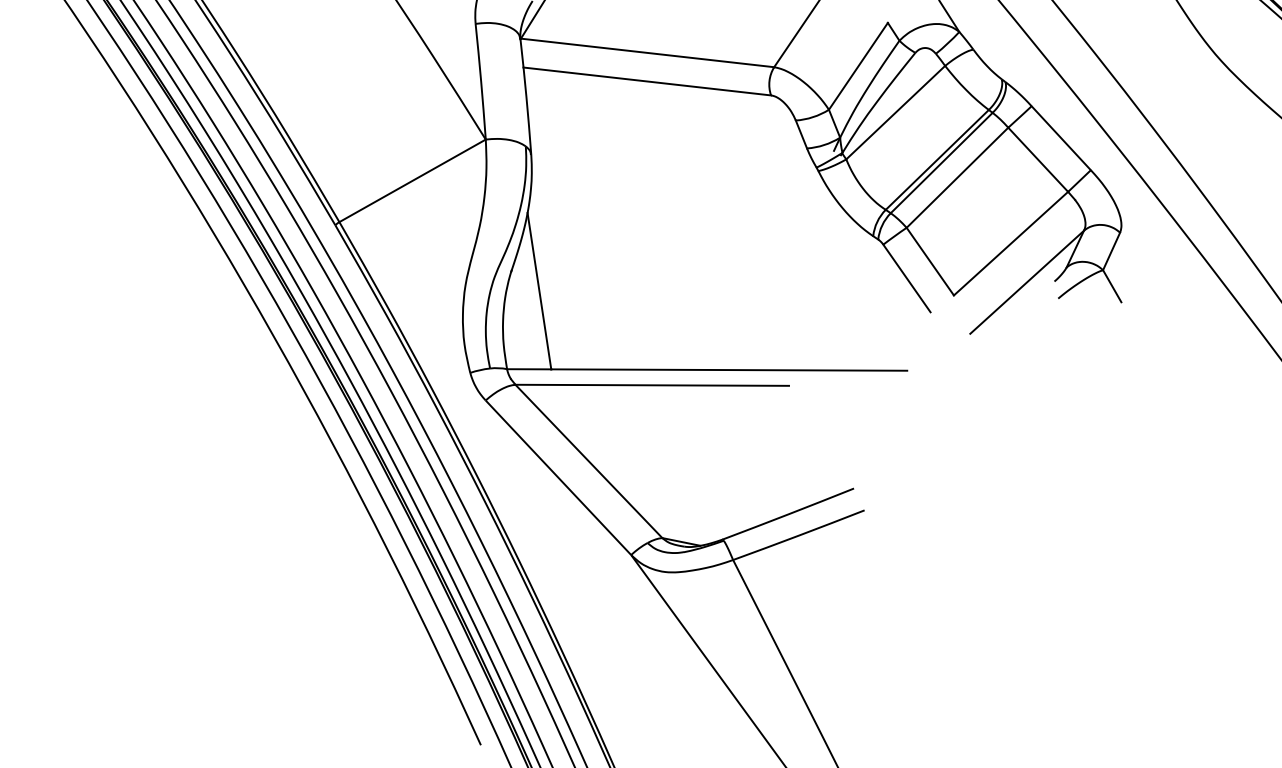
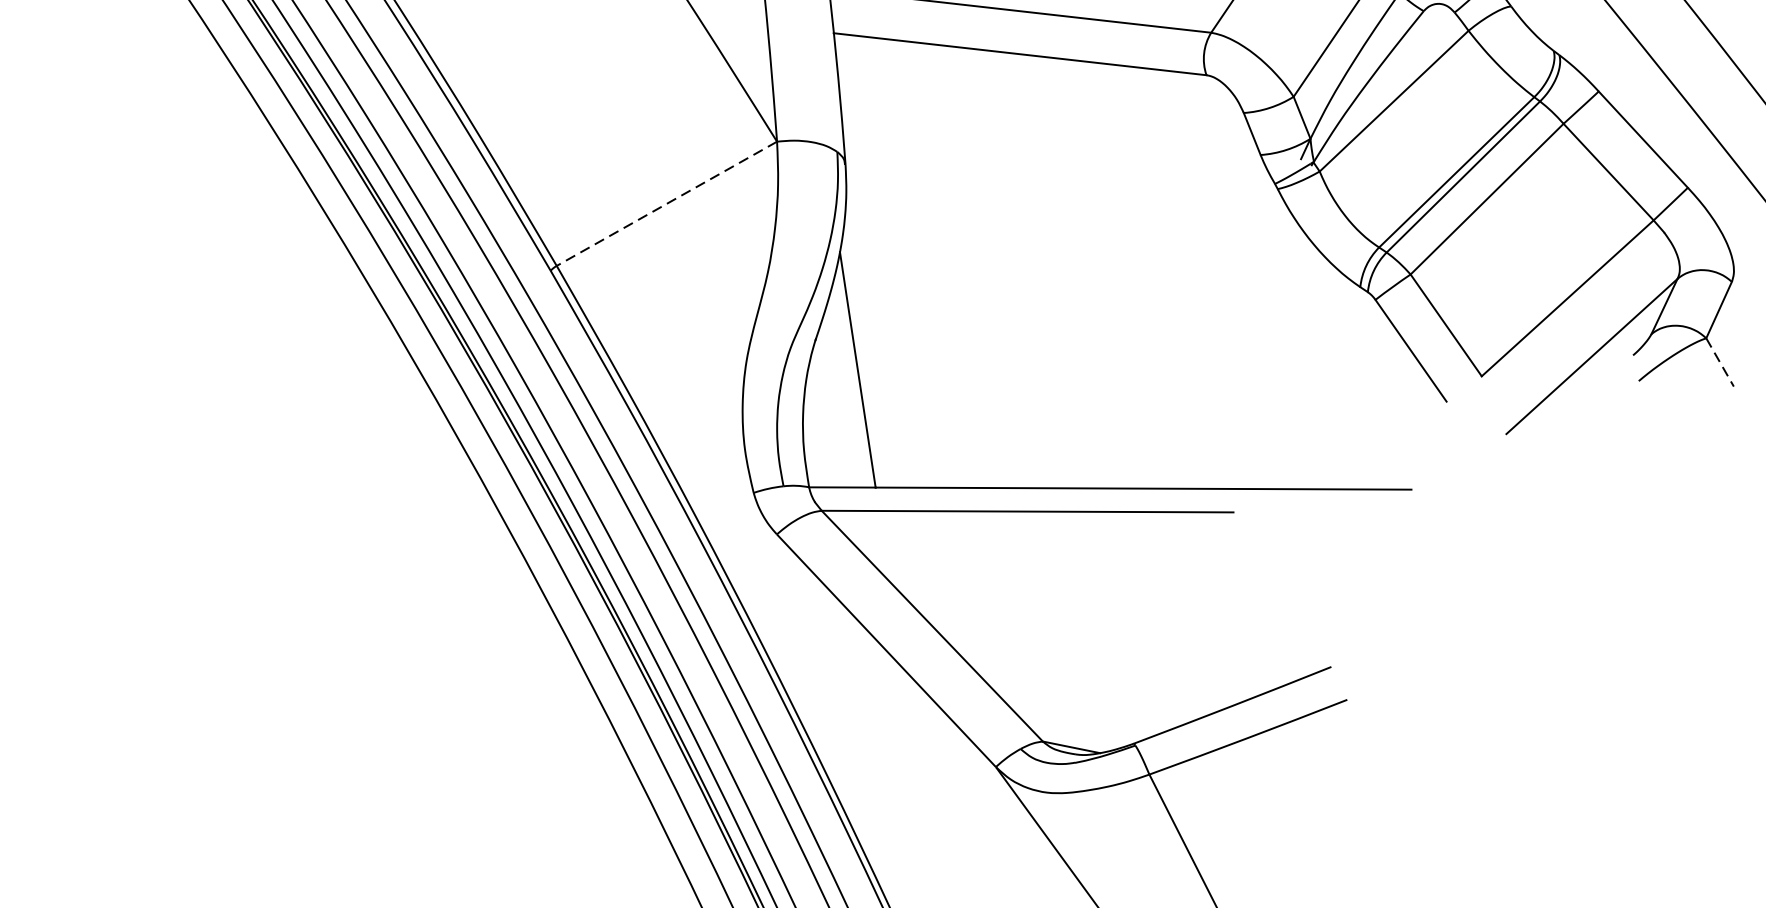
line: (412, 181) -> (666, 204), solid -> dashed
line: (1112, 286) -> (1720, 362), solid -> dashed

